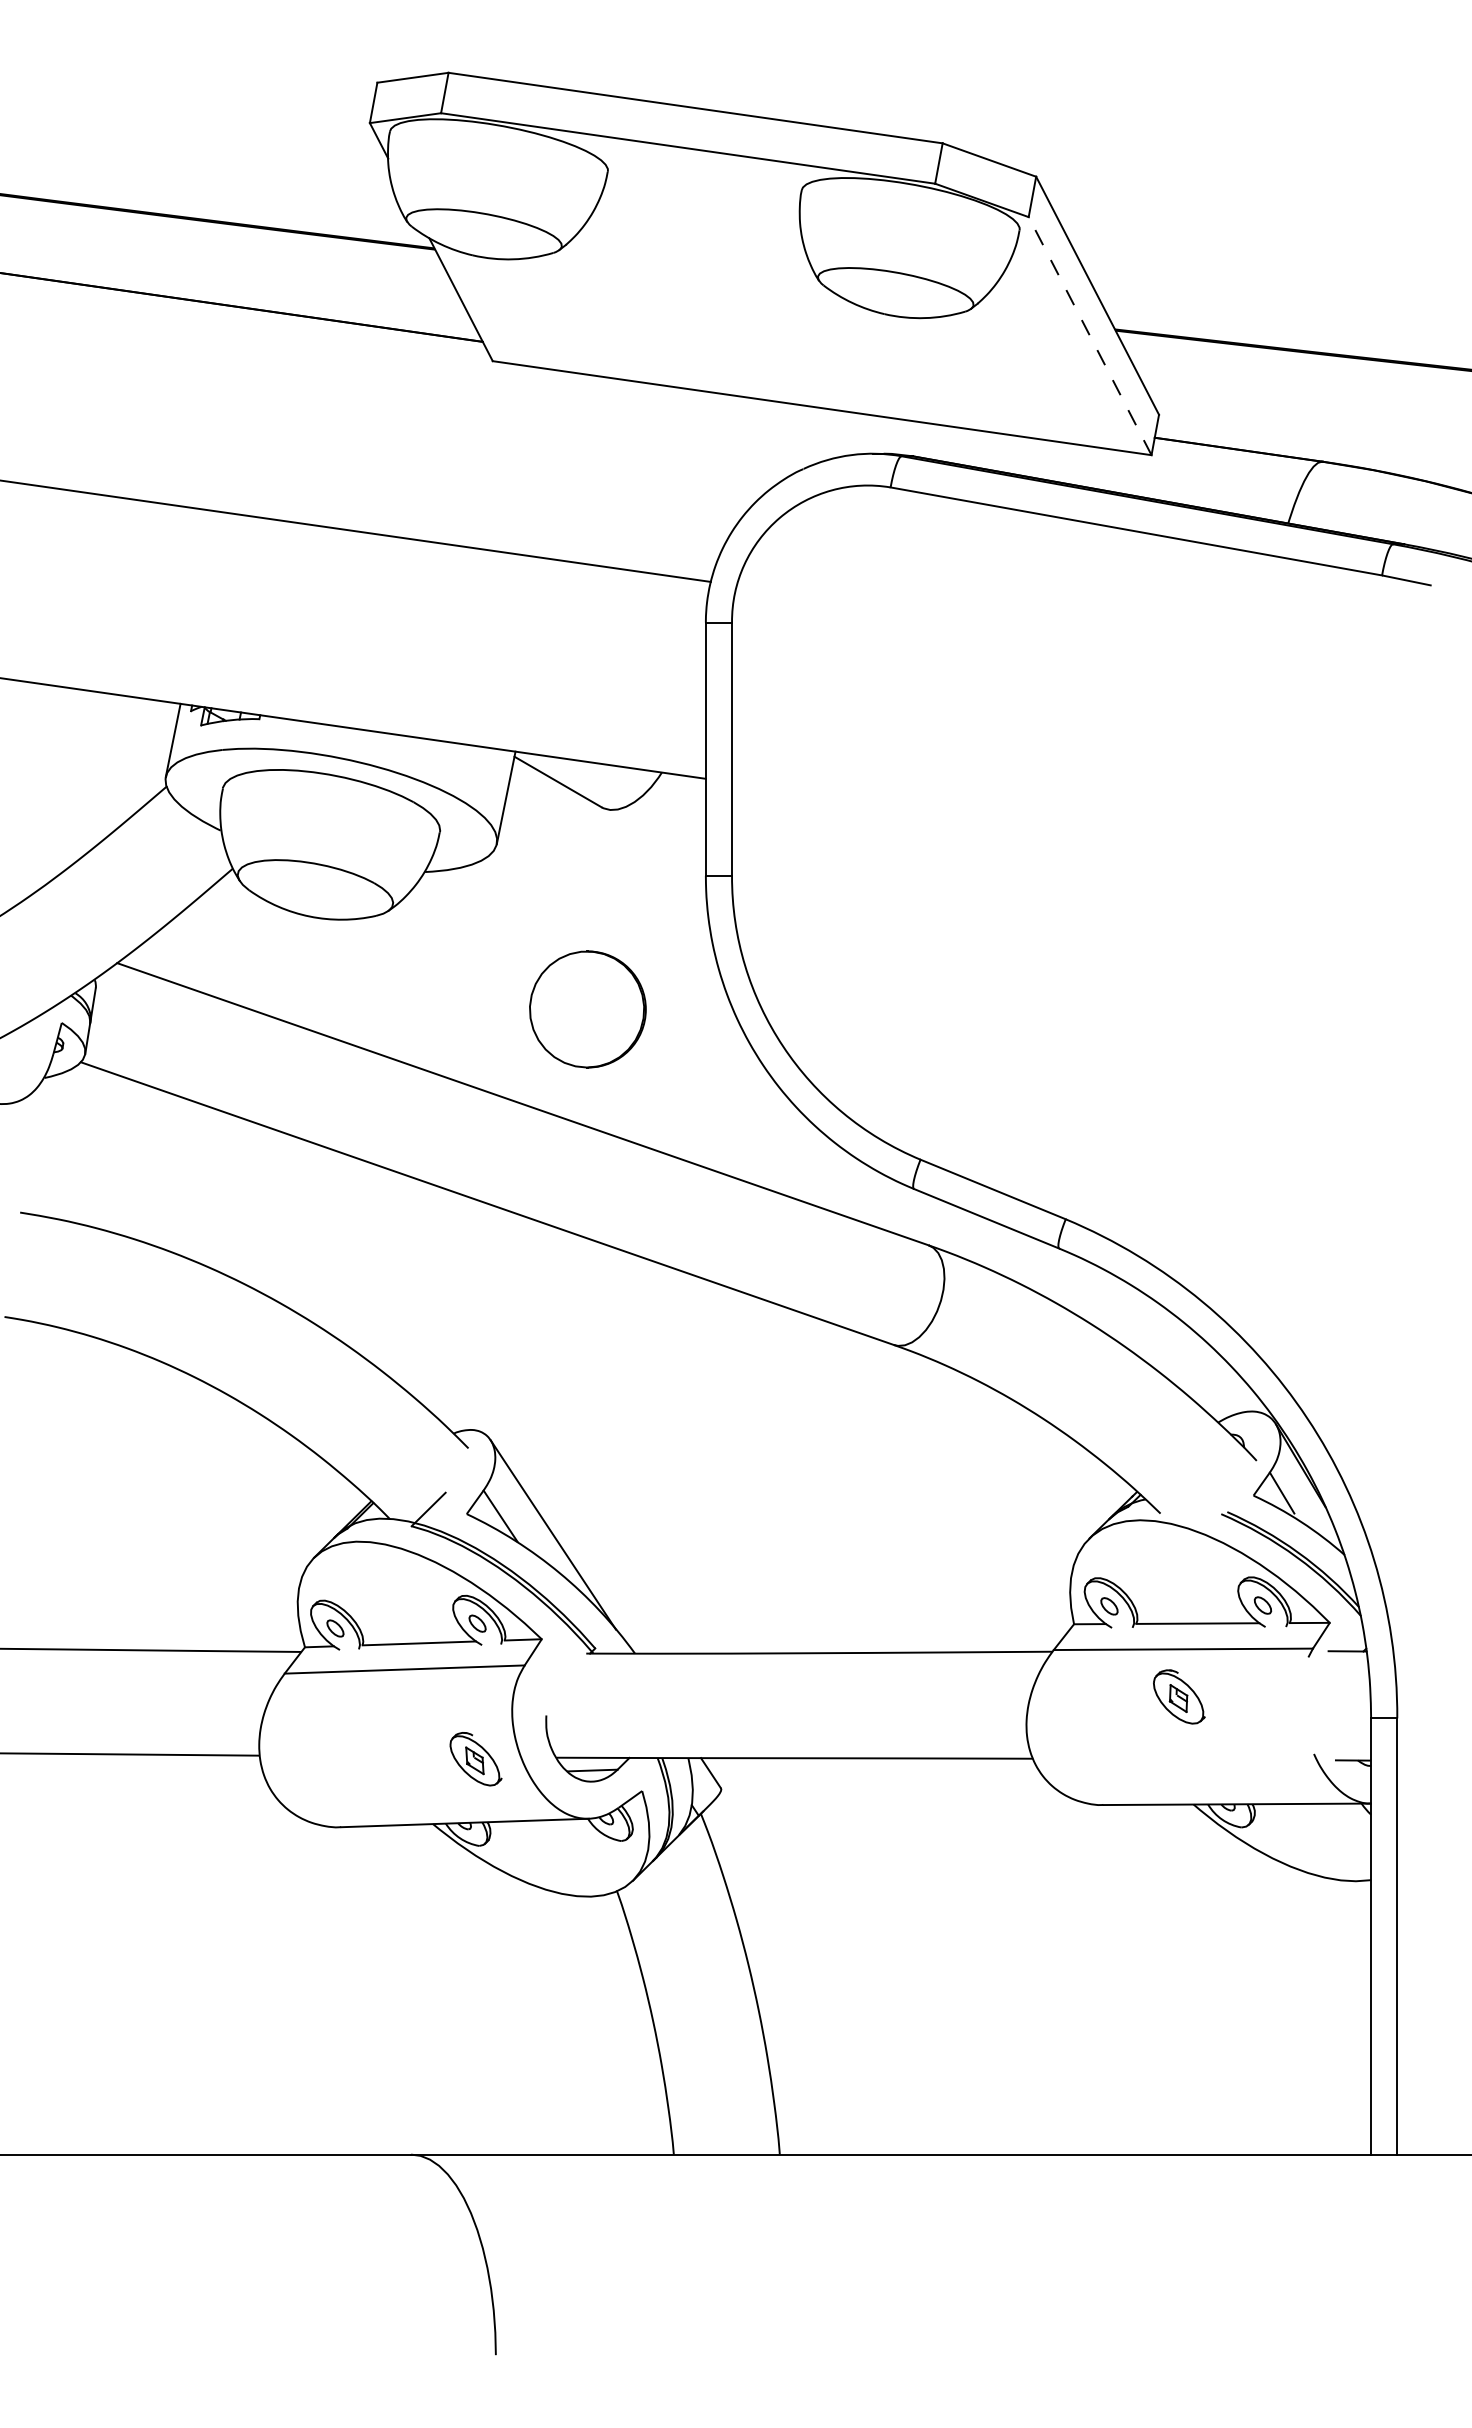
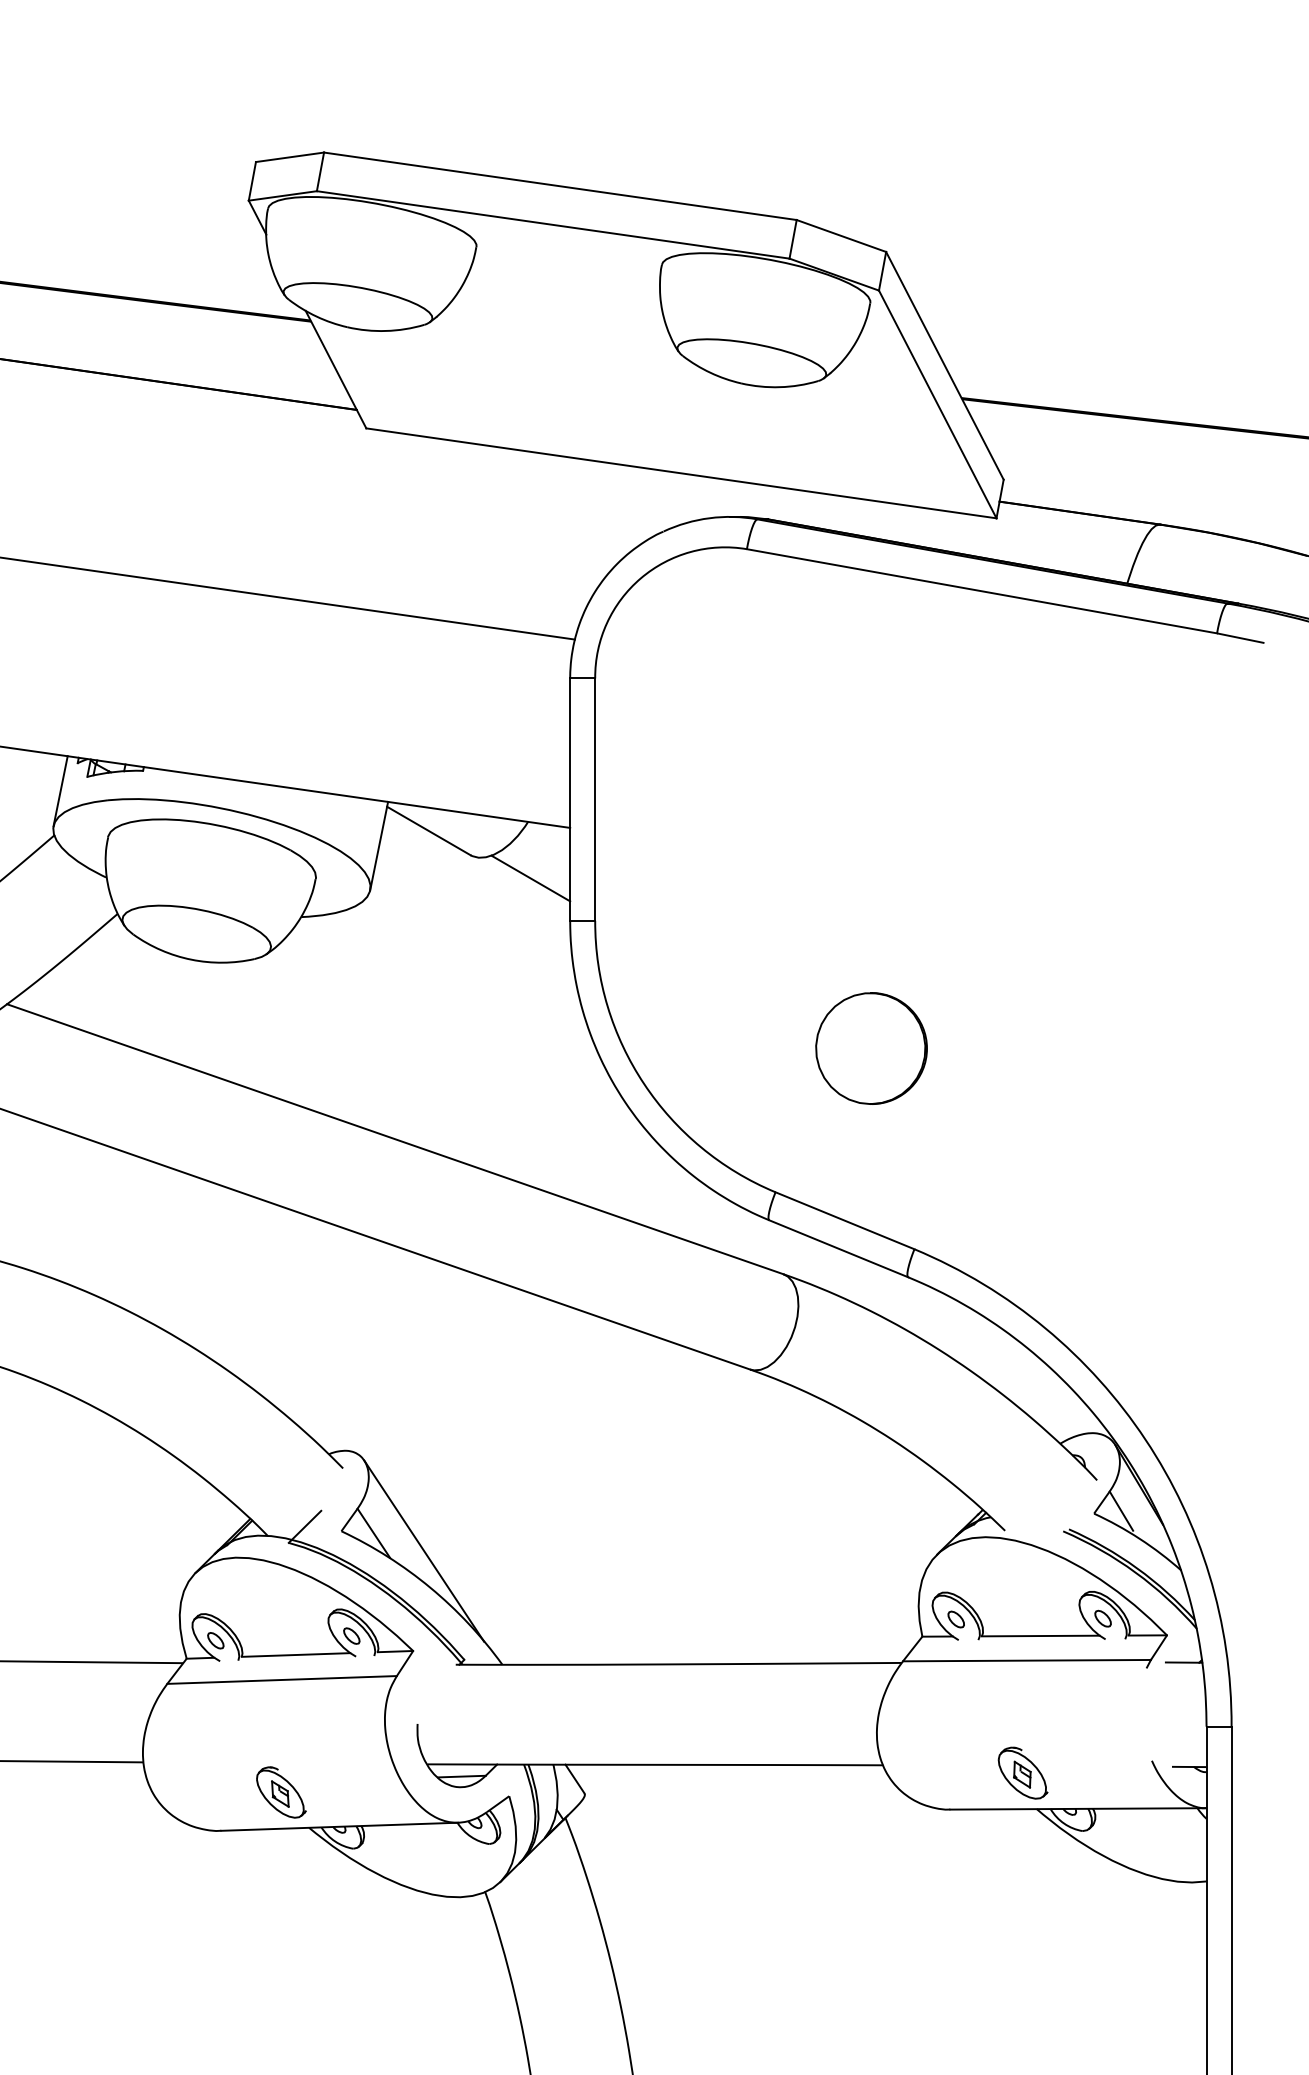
line: (1090, 336) -> (938, 404), dashed -> solid
line: (664, 831) -> (530, 878), added
part: (587, 1009) -> (871, 1048), moved
part: (1179, 1696) -> (1023, 1772), moved
part: (475, 1759) -> (280, 1792), moved

